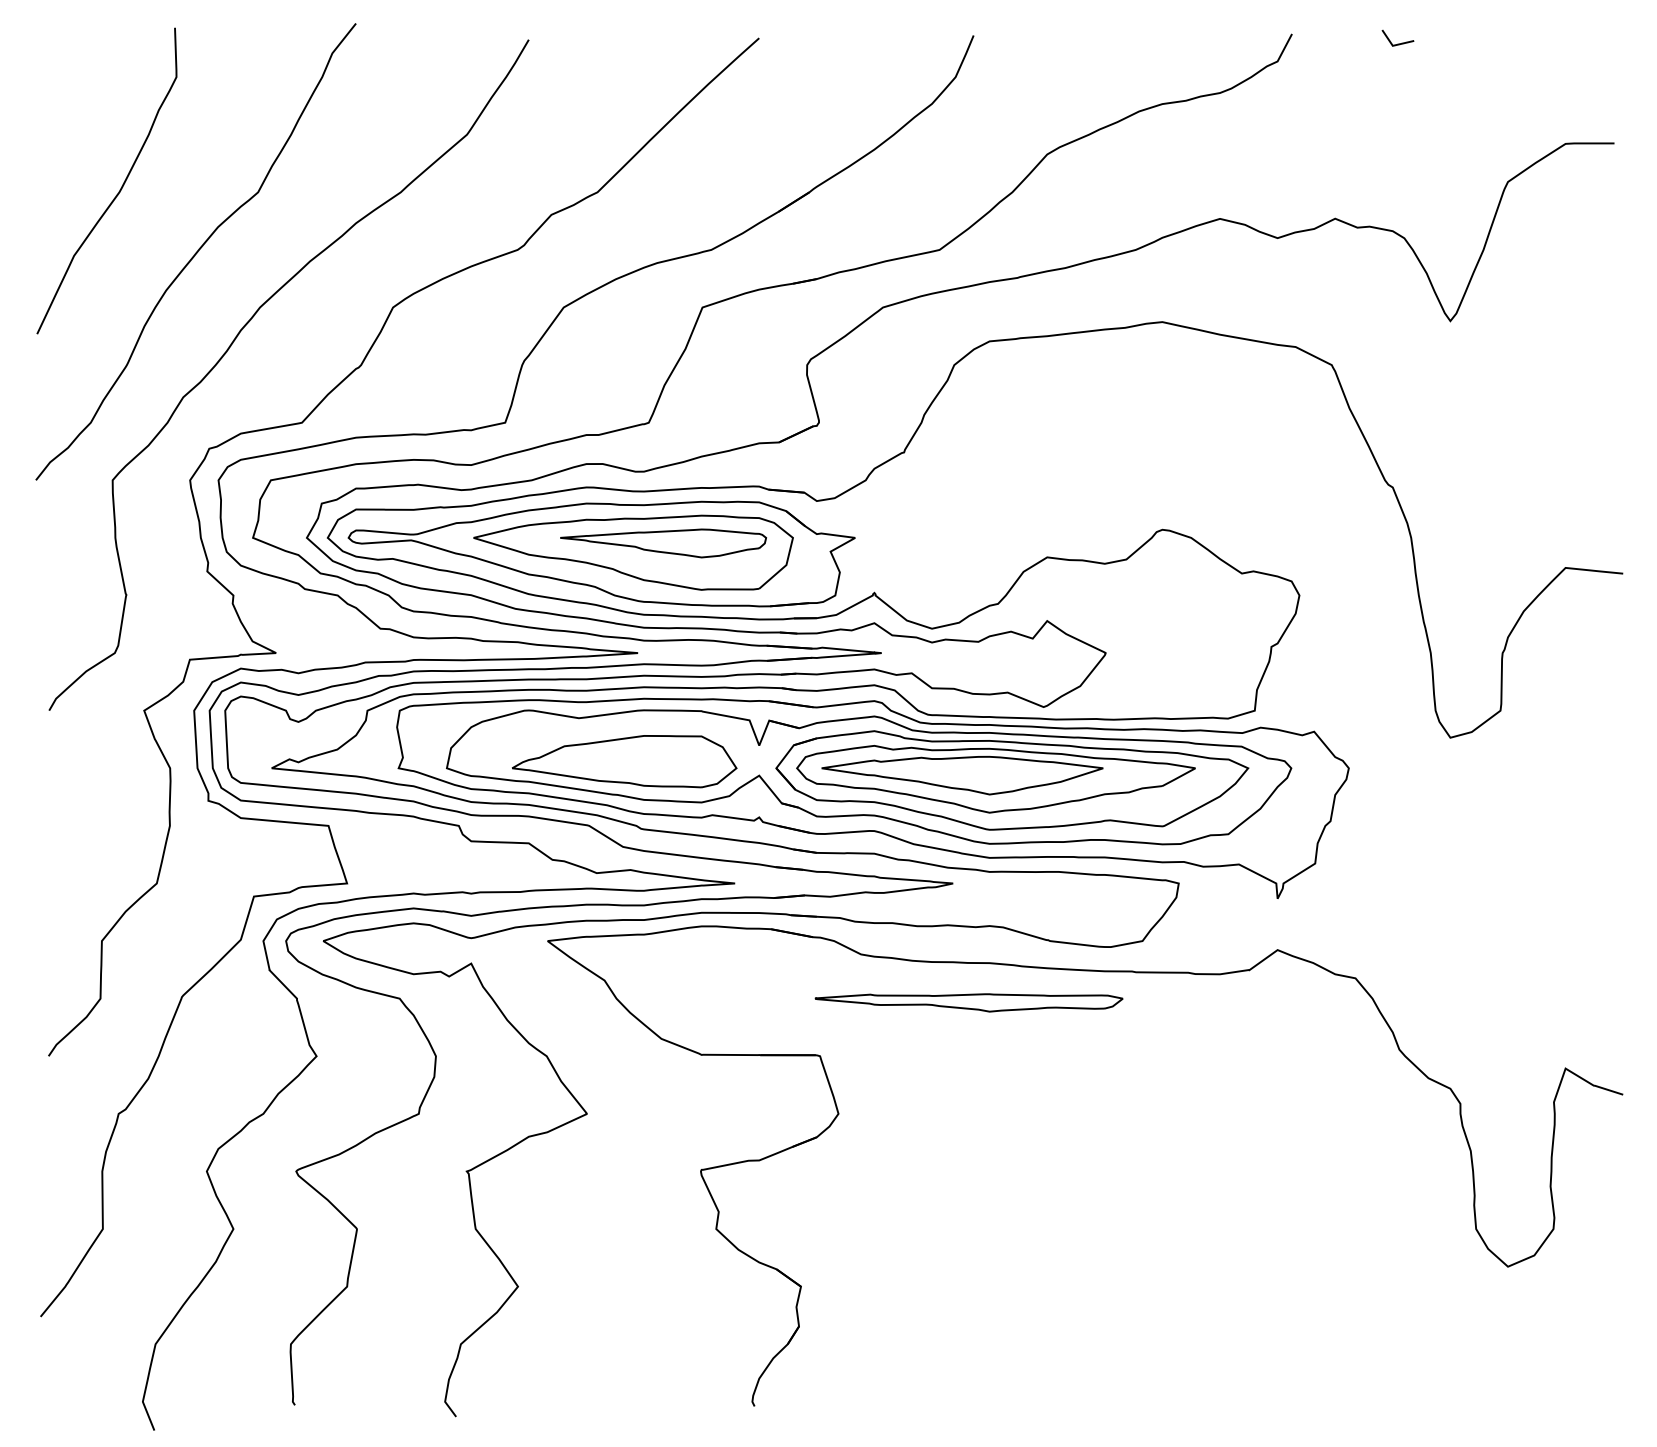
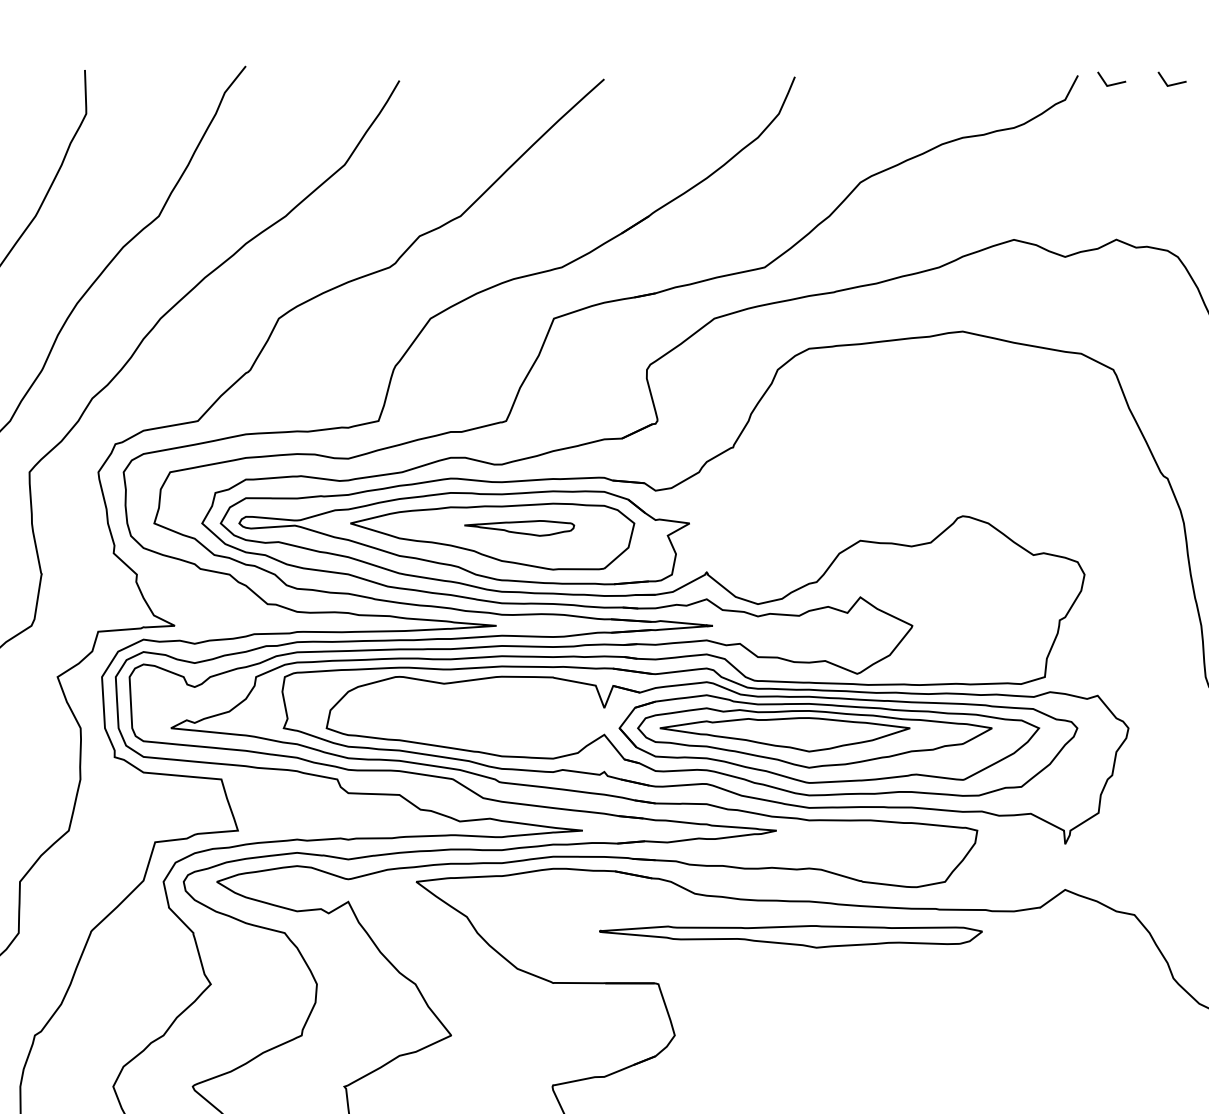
line: (1329, 43) -> (1111, 83), added
part: (663, 543) -> (519, 528), size x0.6
part: (624, 761) -> (484, 722), removed
part: (968, 1002) -> (790, 936), size x1.4

